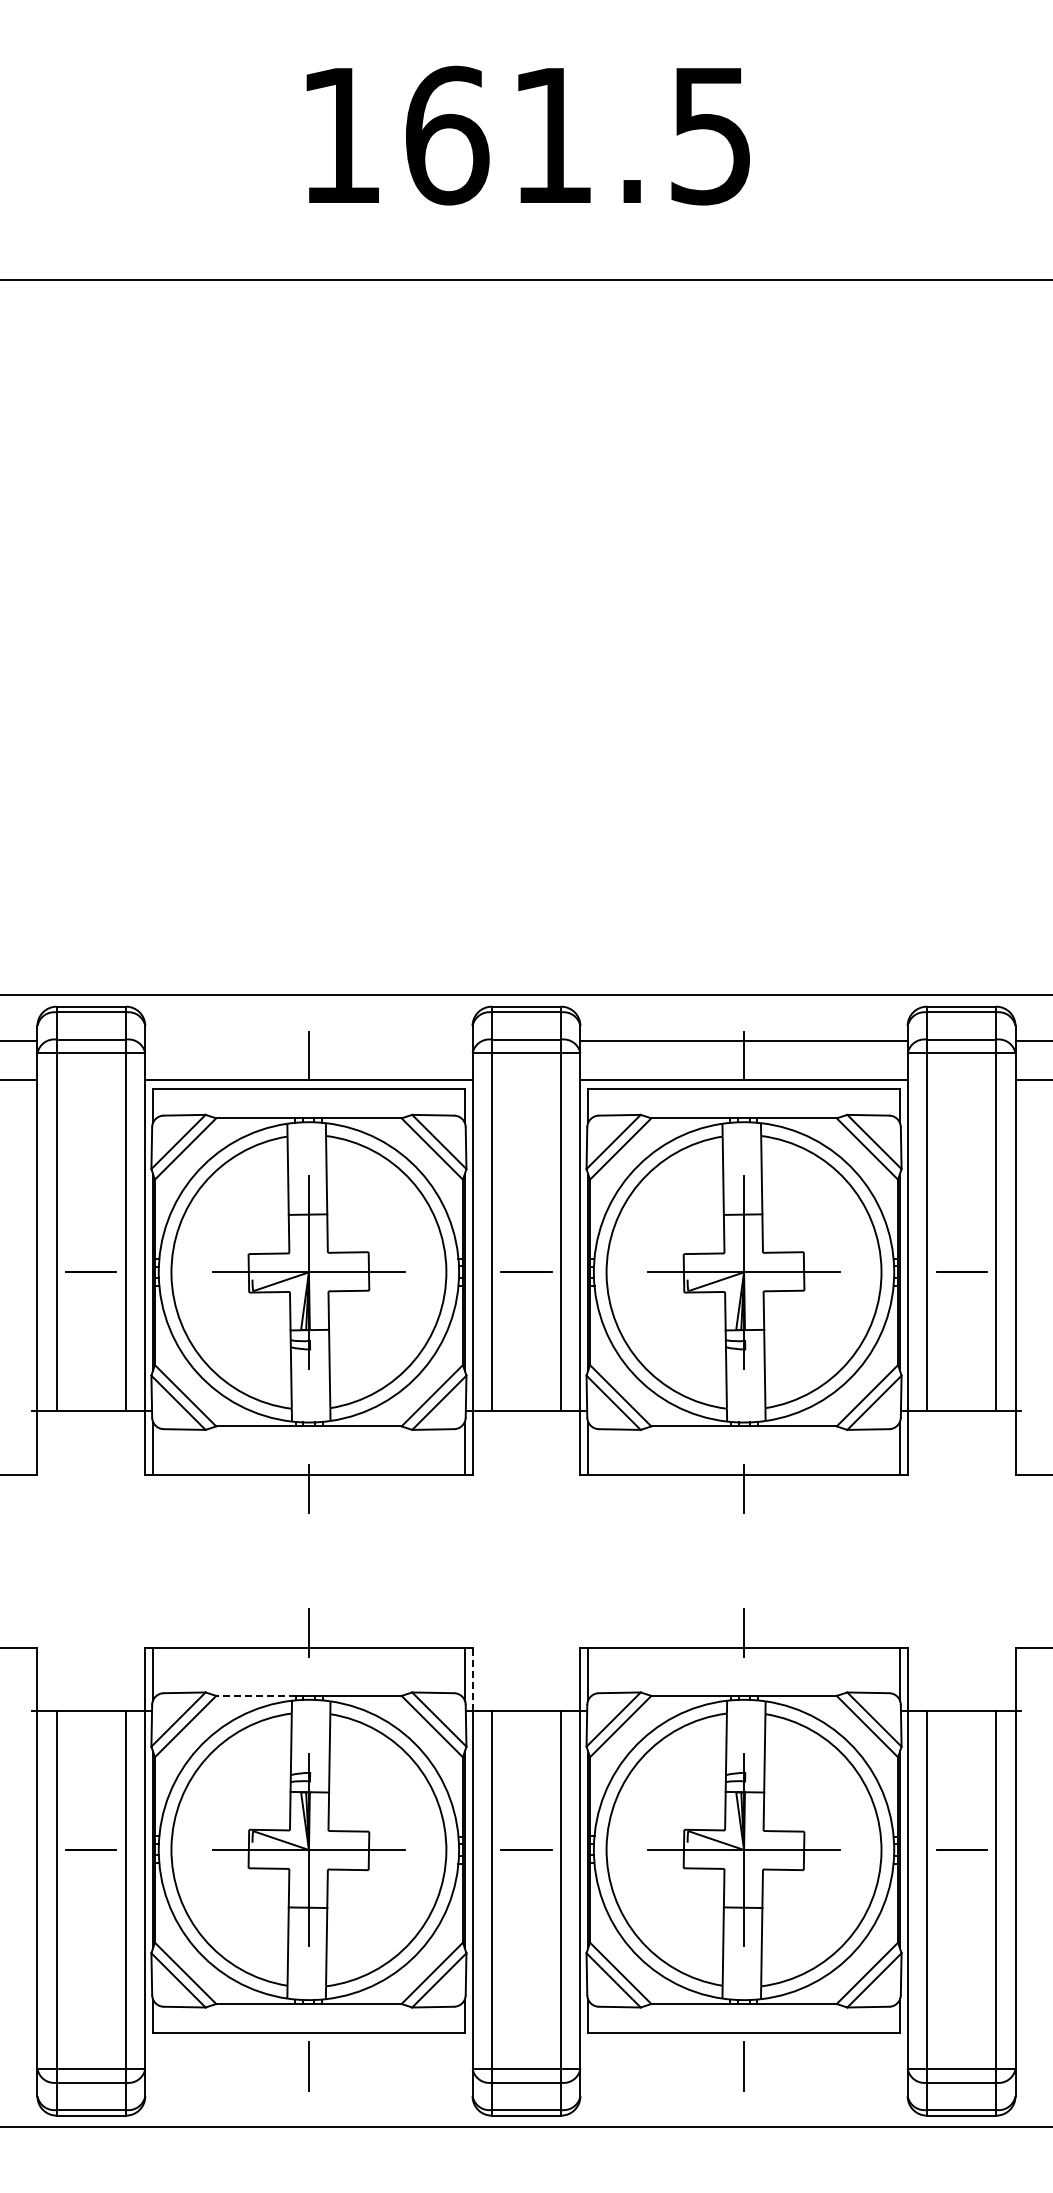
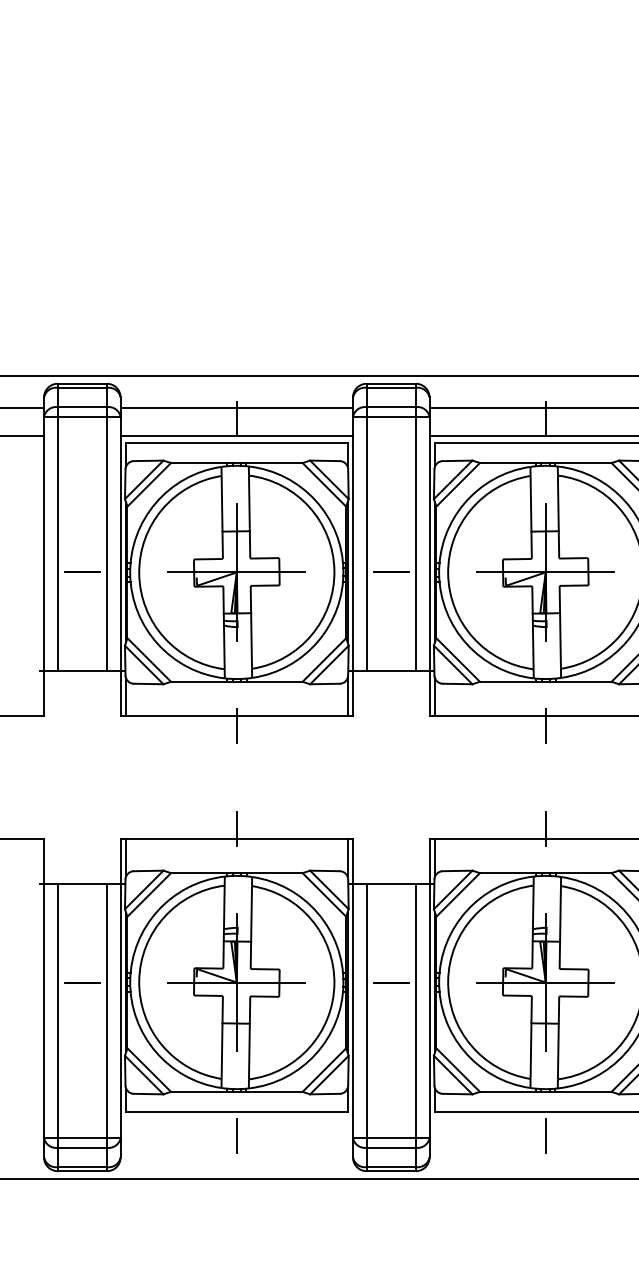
line: (308, 1041) -> (236, 408), added
line: (472, 1679) -> (352, 861), dashed -> solid
line: (256, 1695) -> (199, 872), dashed -> solid

